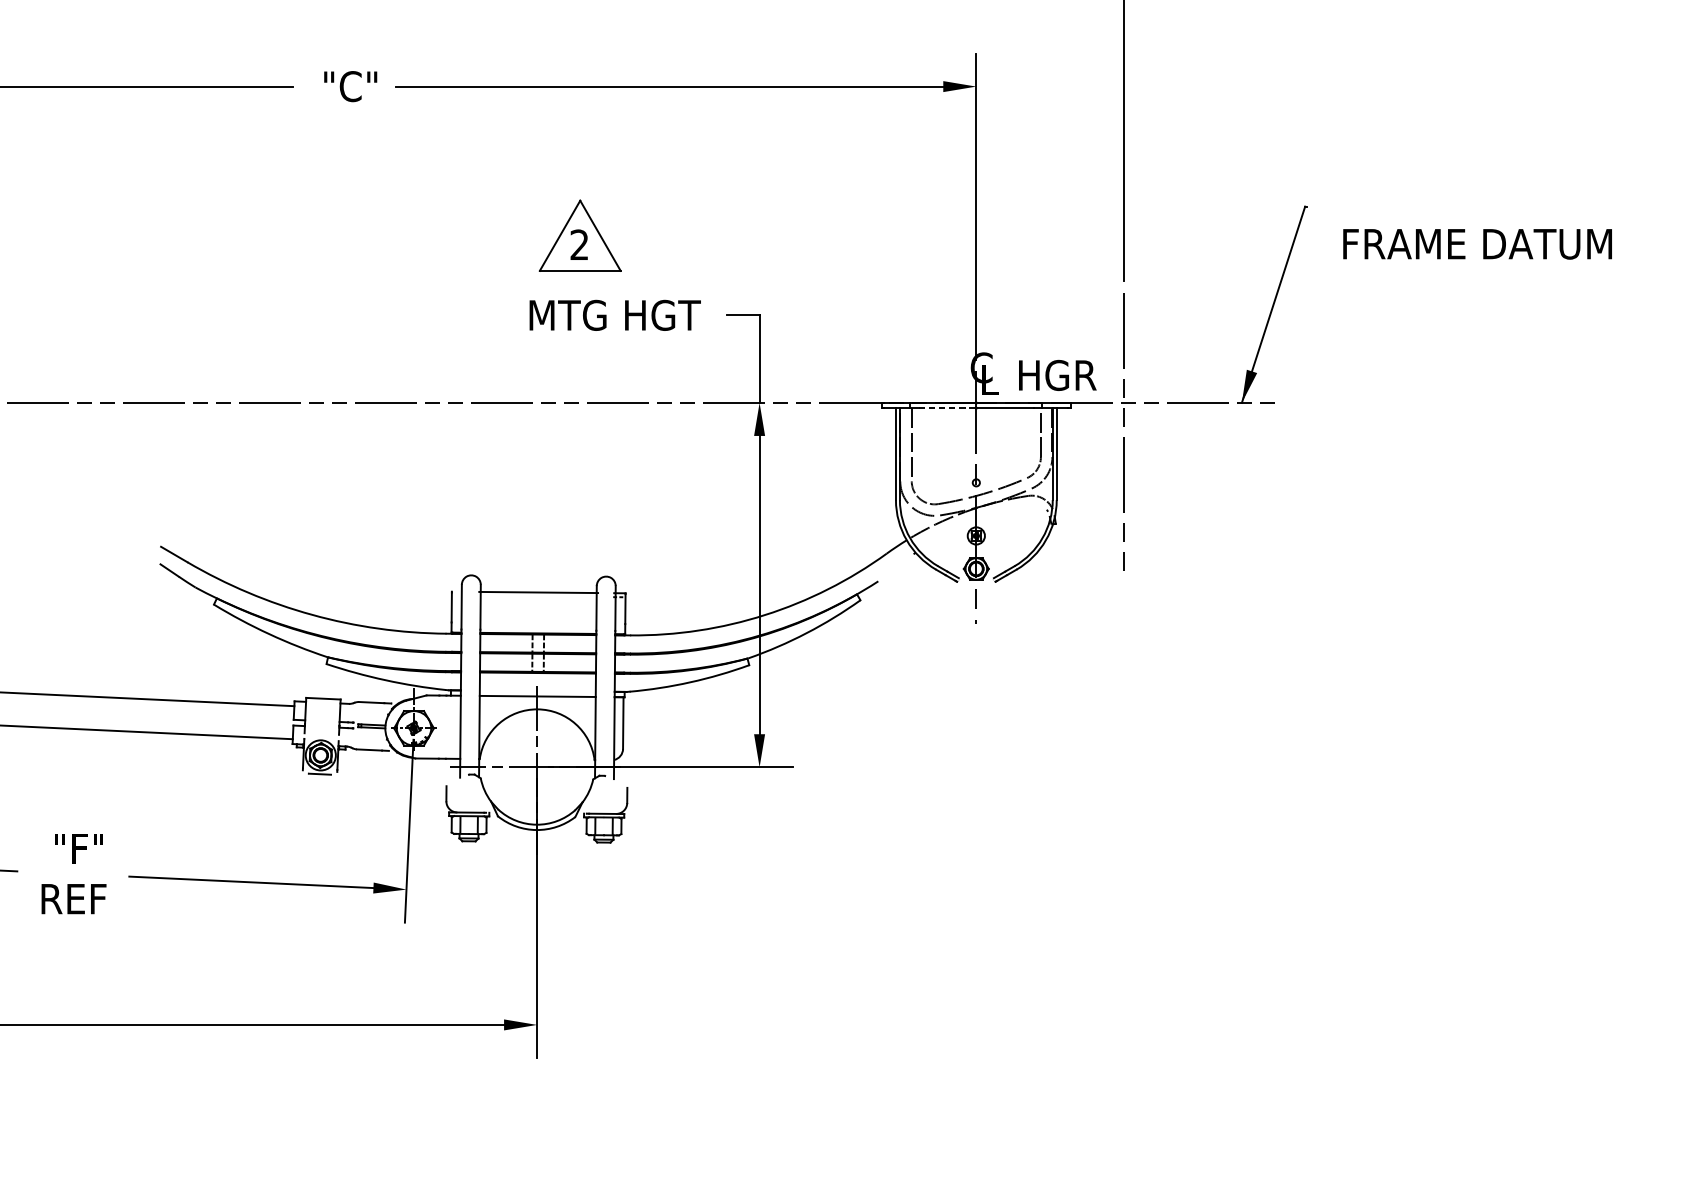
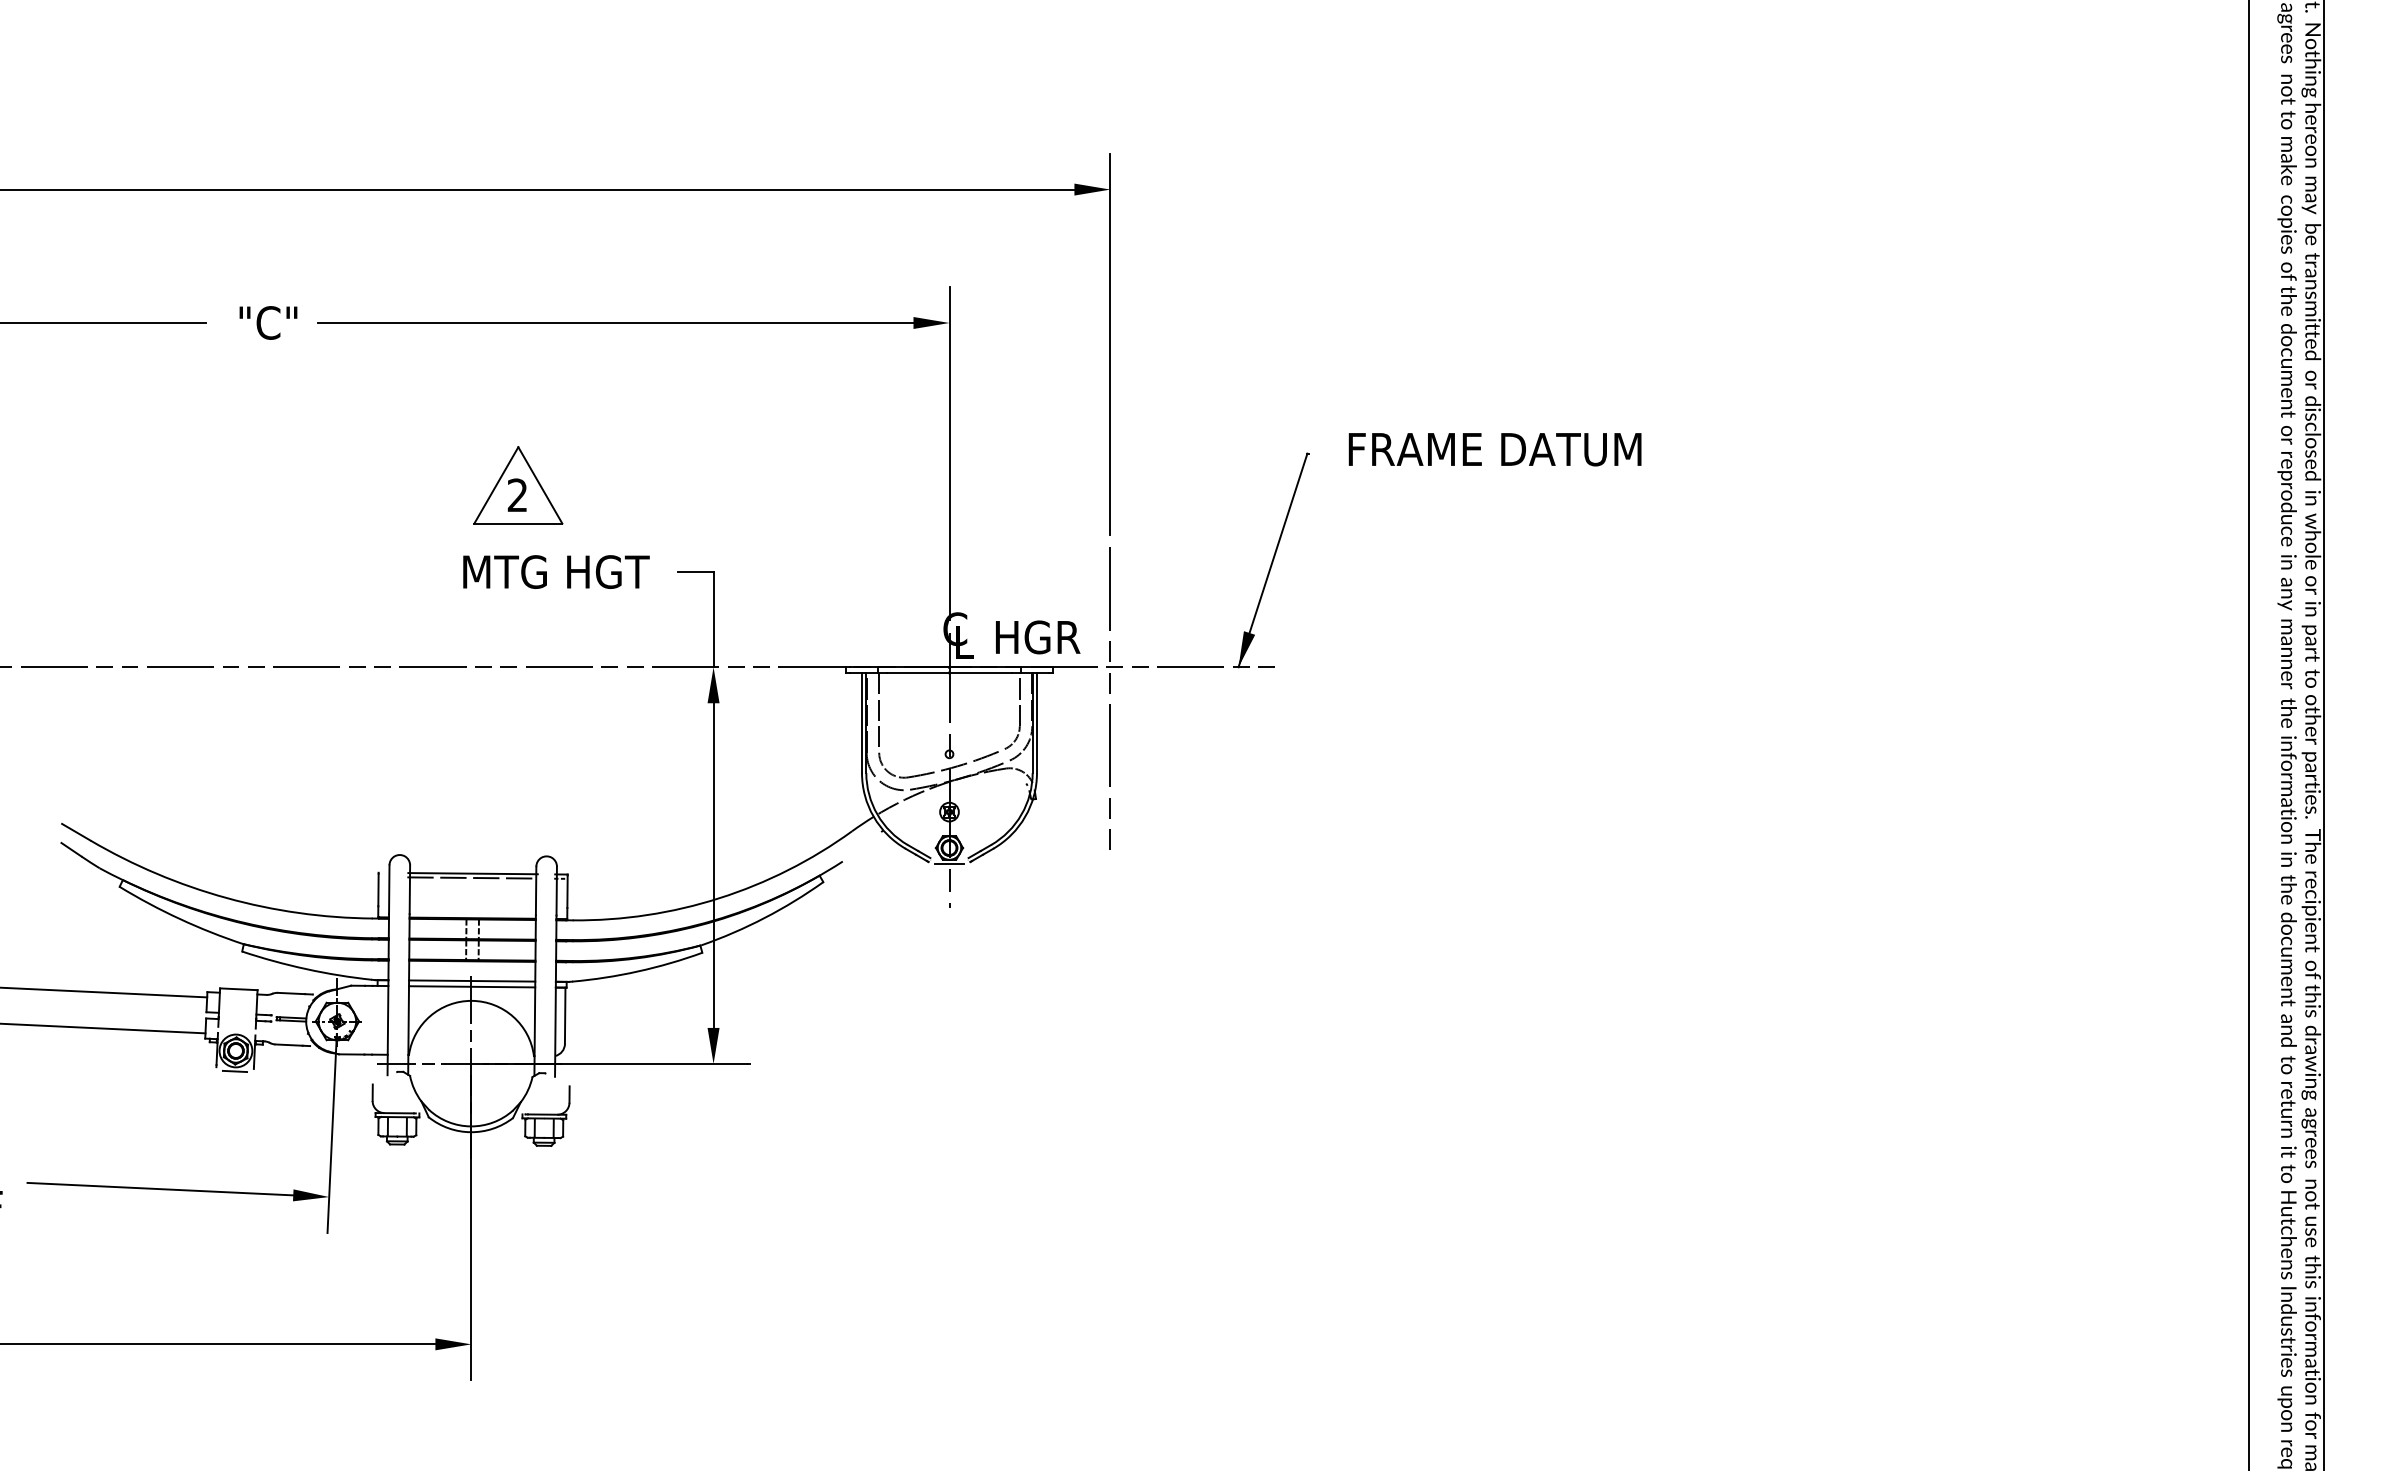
text: (1477, 244) -> (1494, 449), moved
line: (946, 408) -> (917, 673), dashed -> solid
line: (976, 583) -> (949, 863), added
line: (538, 596) -> (472, 877), added
line: (538, 690) -> (472, 980), added

